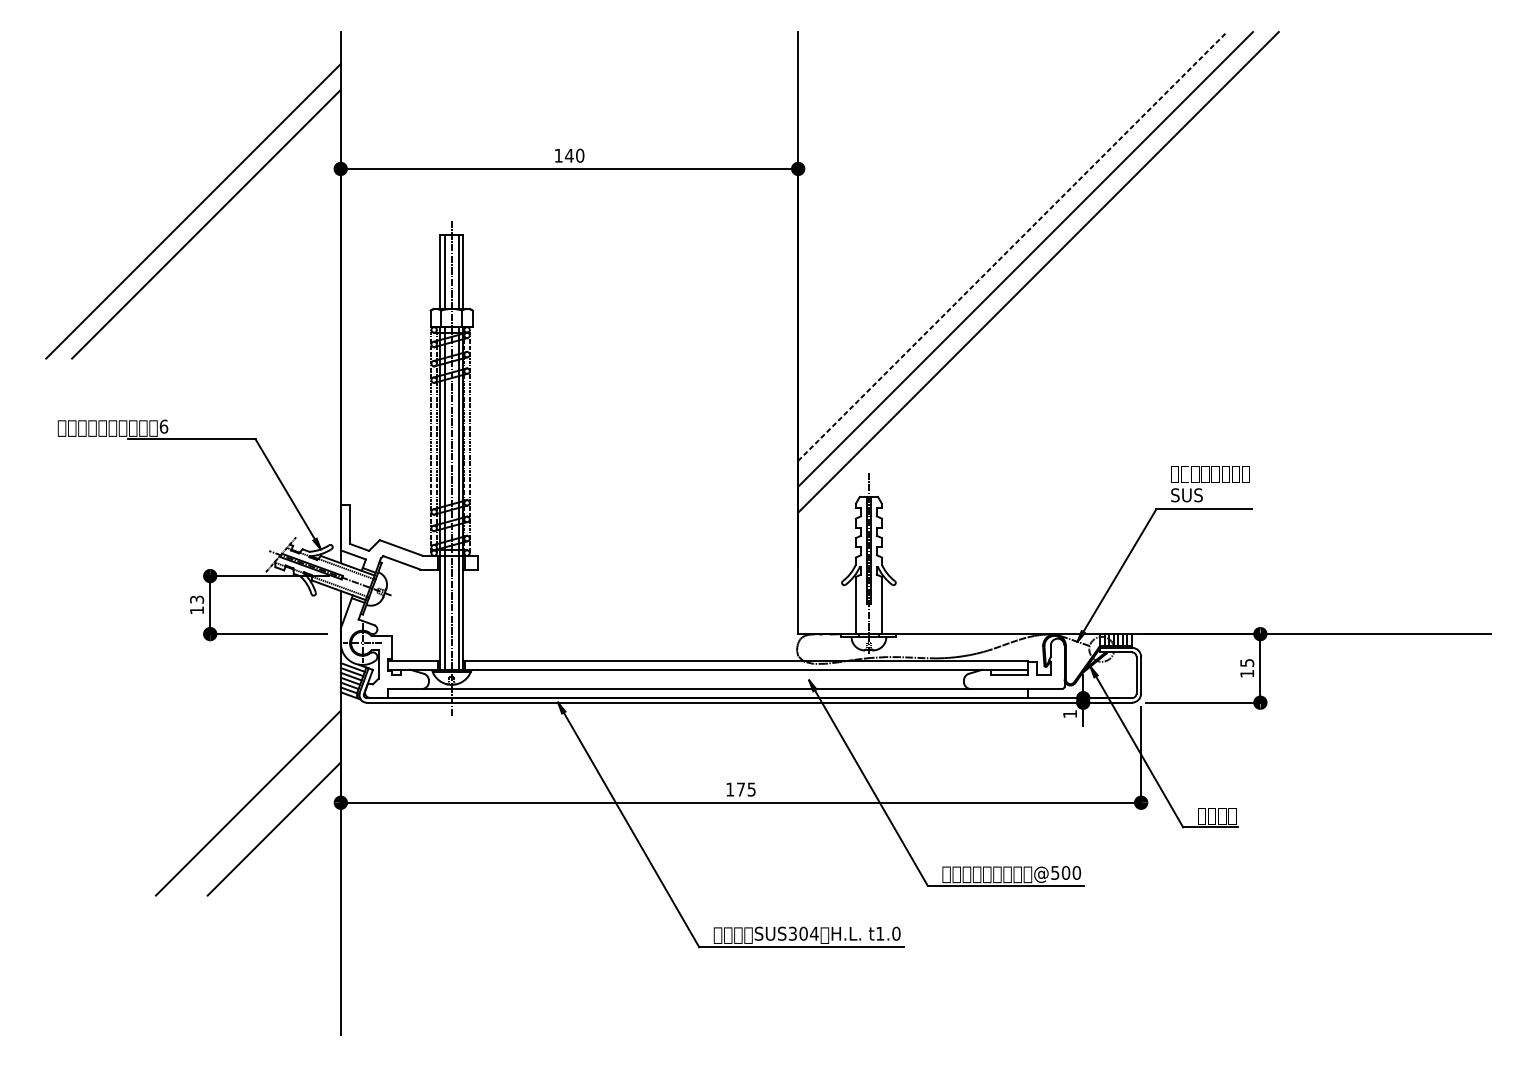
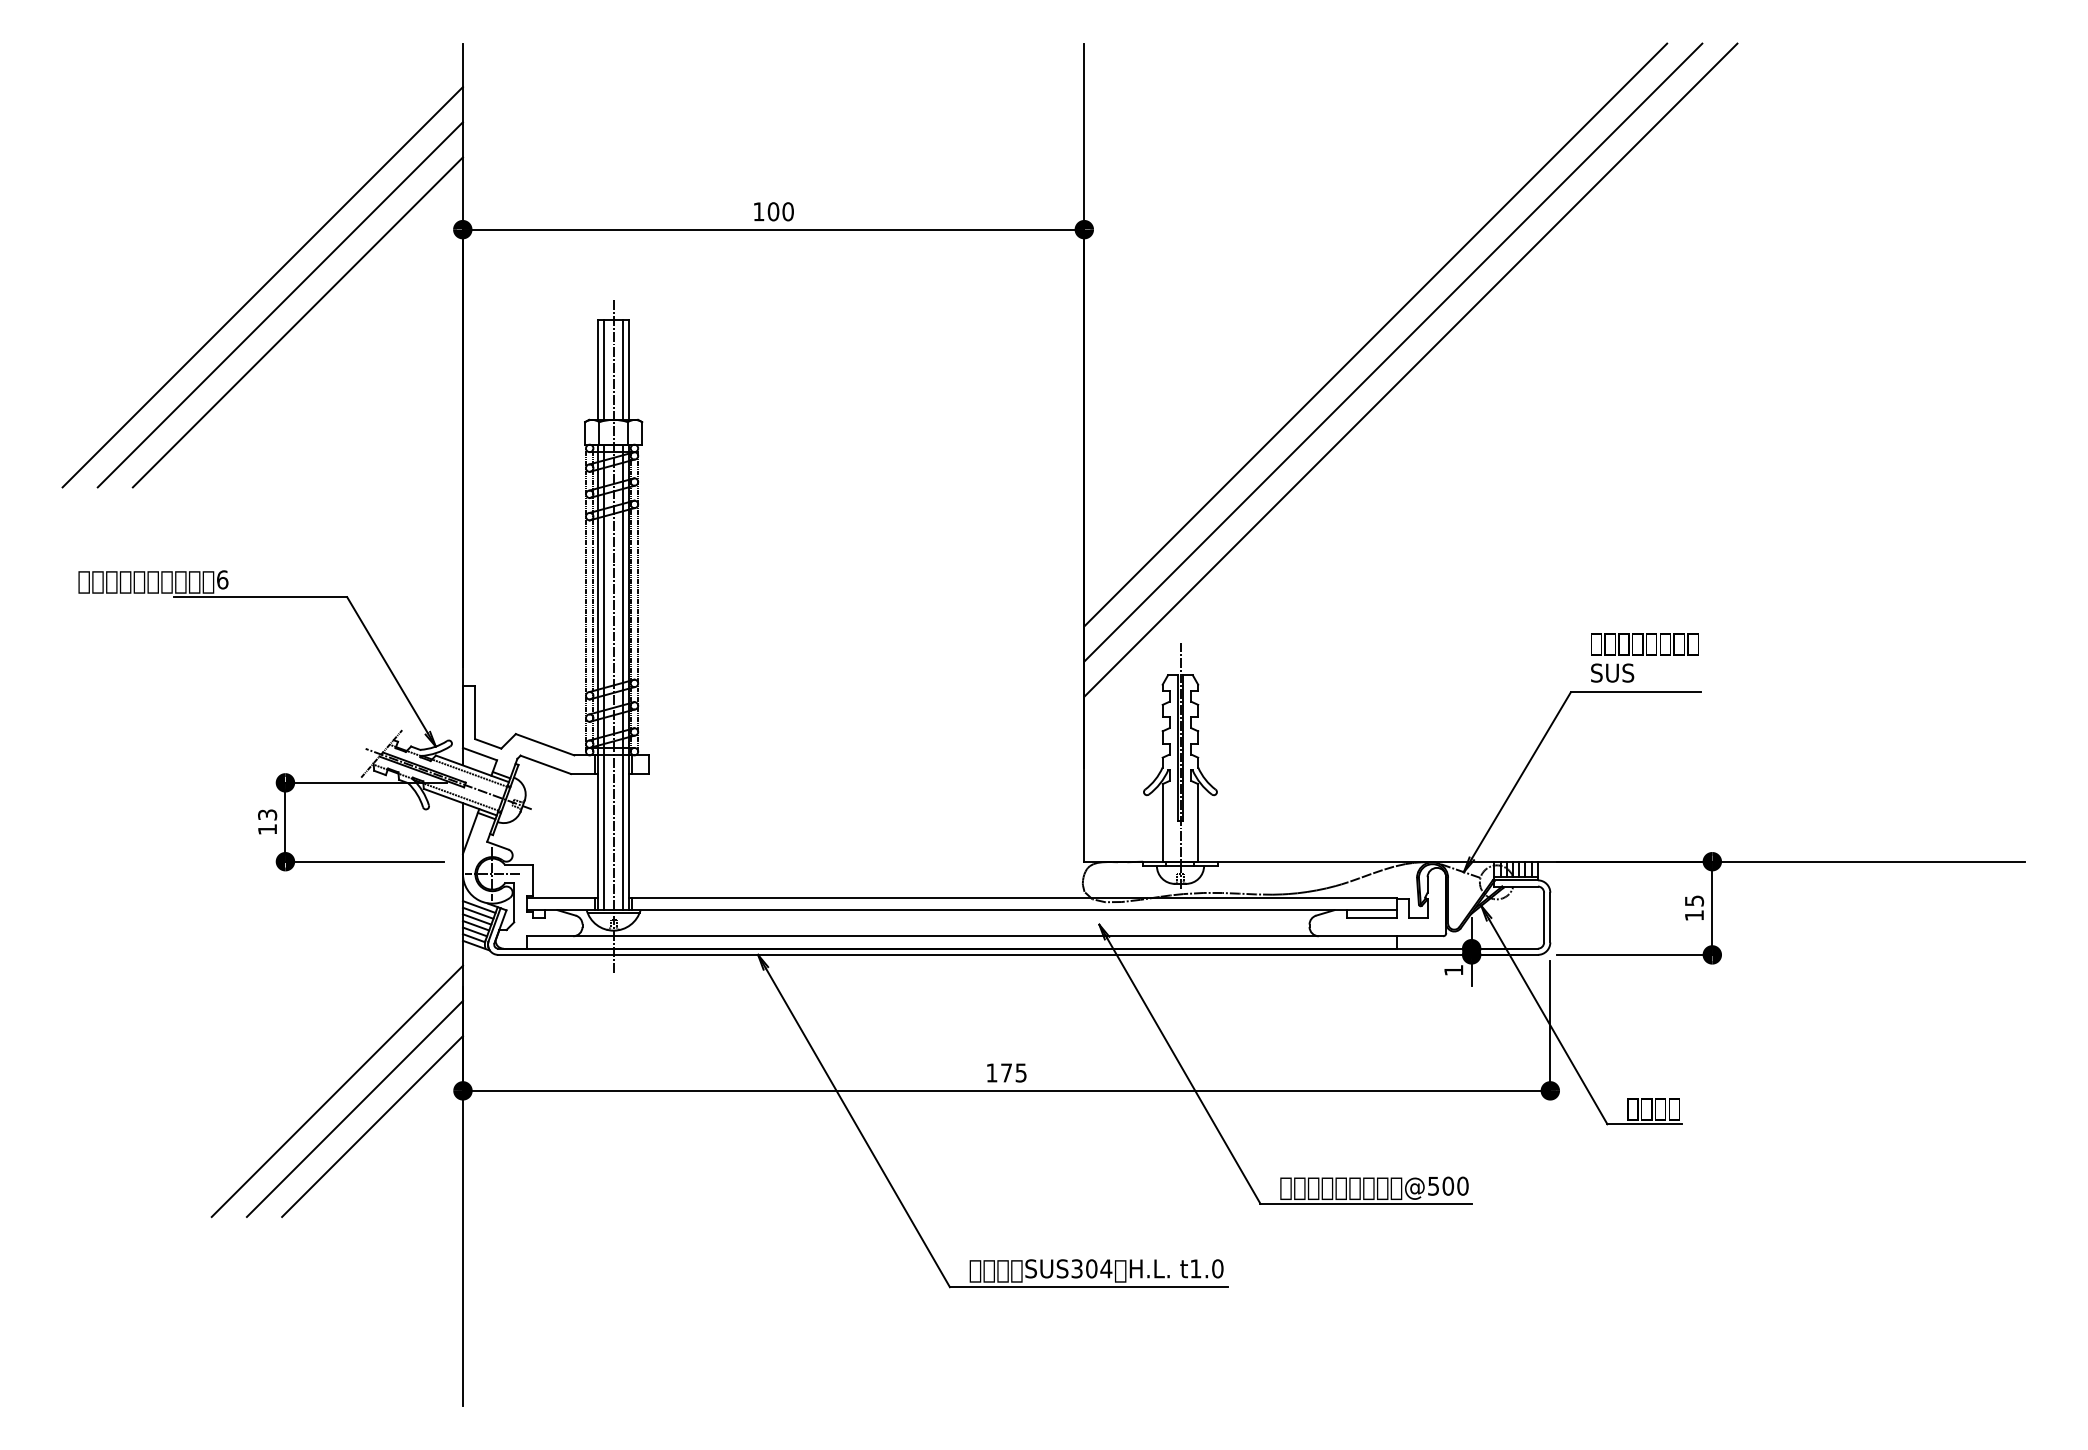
text: (569, 155) -> (773, 211), 140 -> 100
line: (219, 237) -> (297, 322), added
line: (1013, 246) -> (1376, 334), dashed -> solid
line: (261, 815) -> (354, 1108), added

